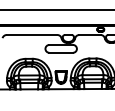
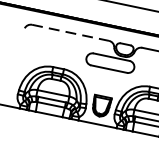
line: (32, 35) -> (71, 33), solid -> dashed

